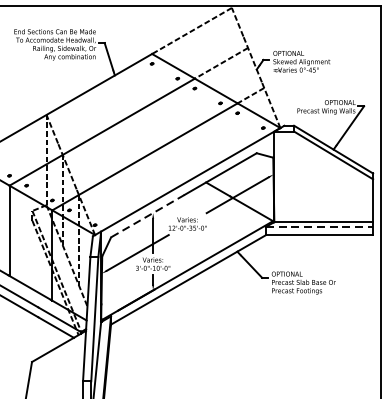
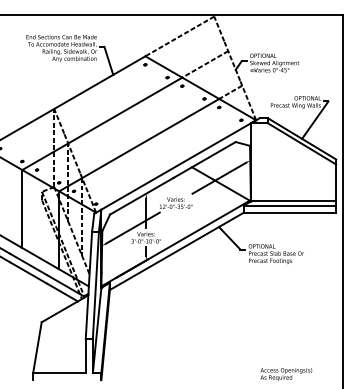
line: (147, 216) -> (141, 196), dashed -> solid
line: (320, 226) -> (290, 205), dashed -> solid

